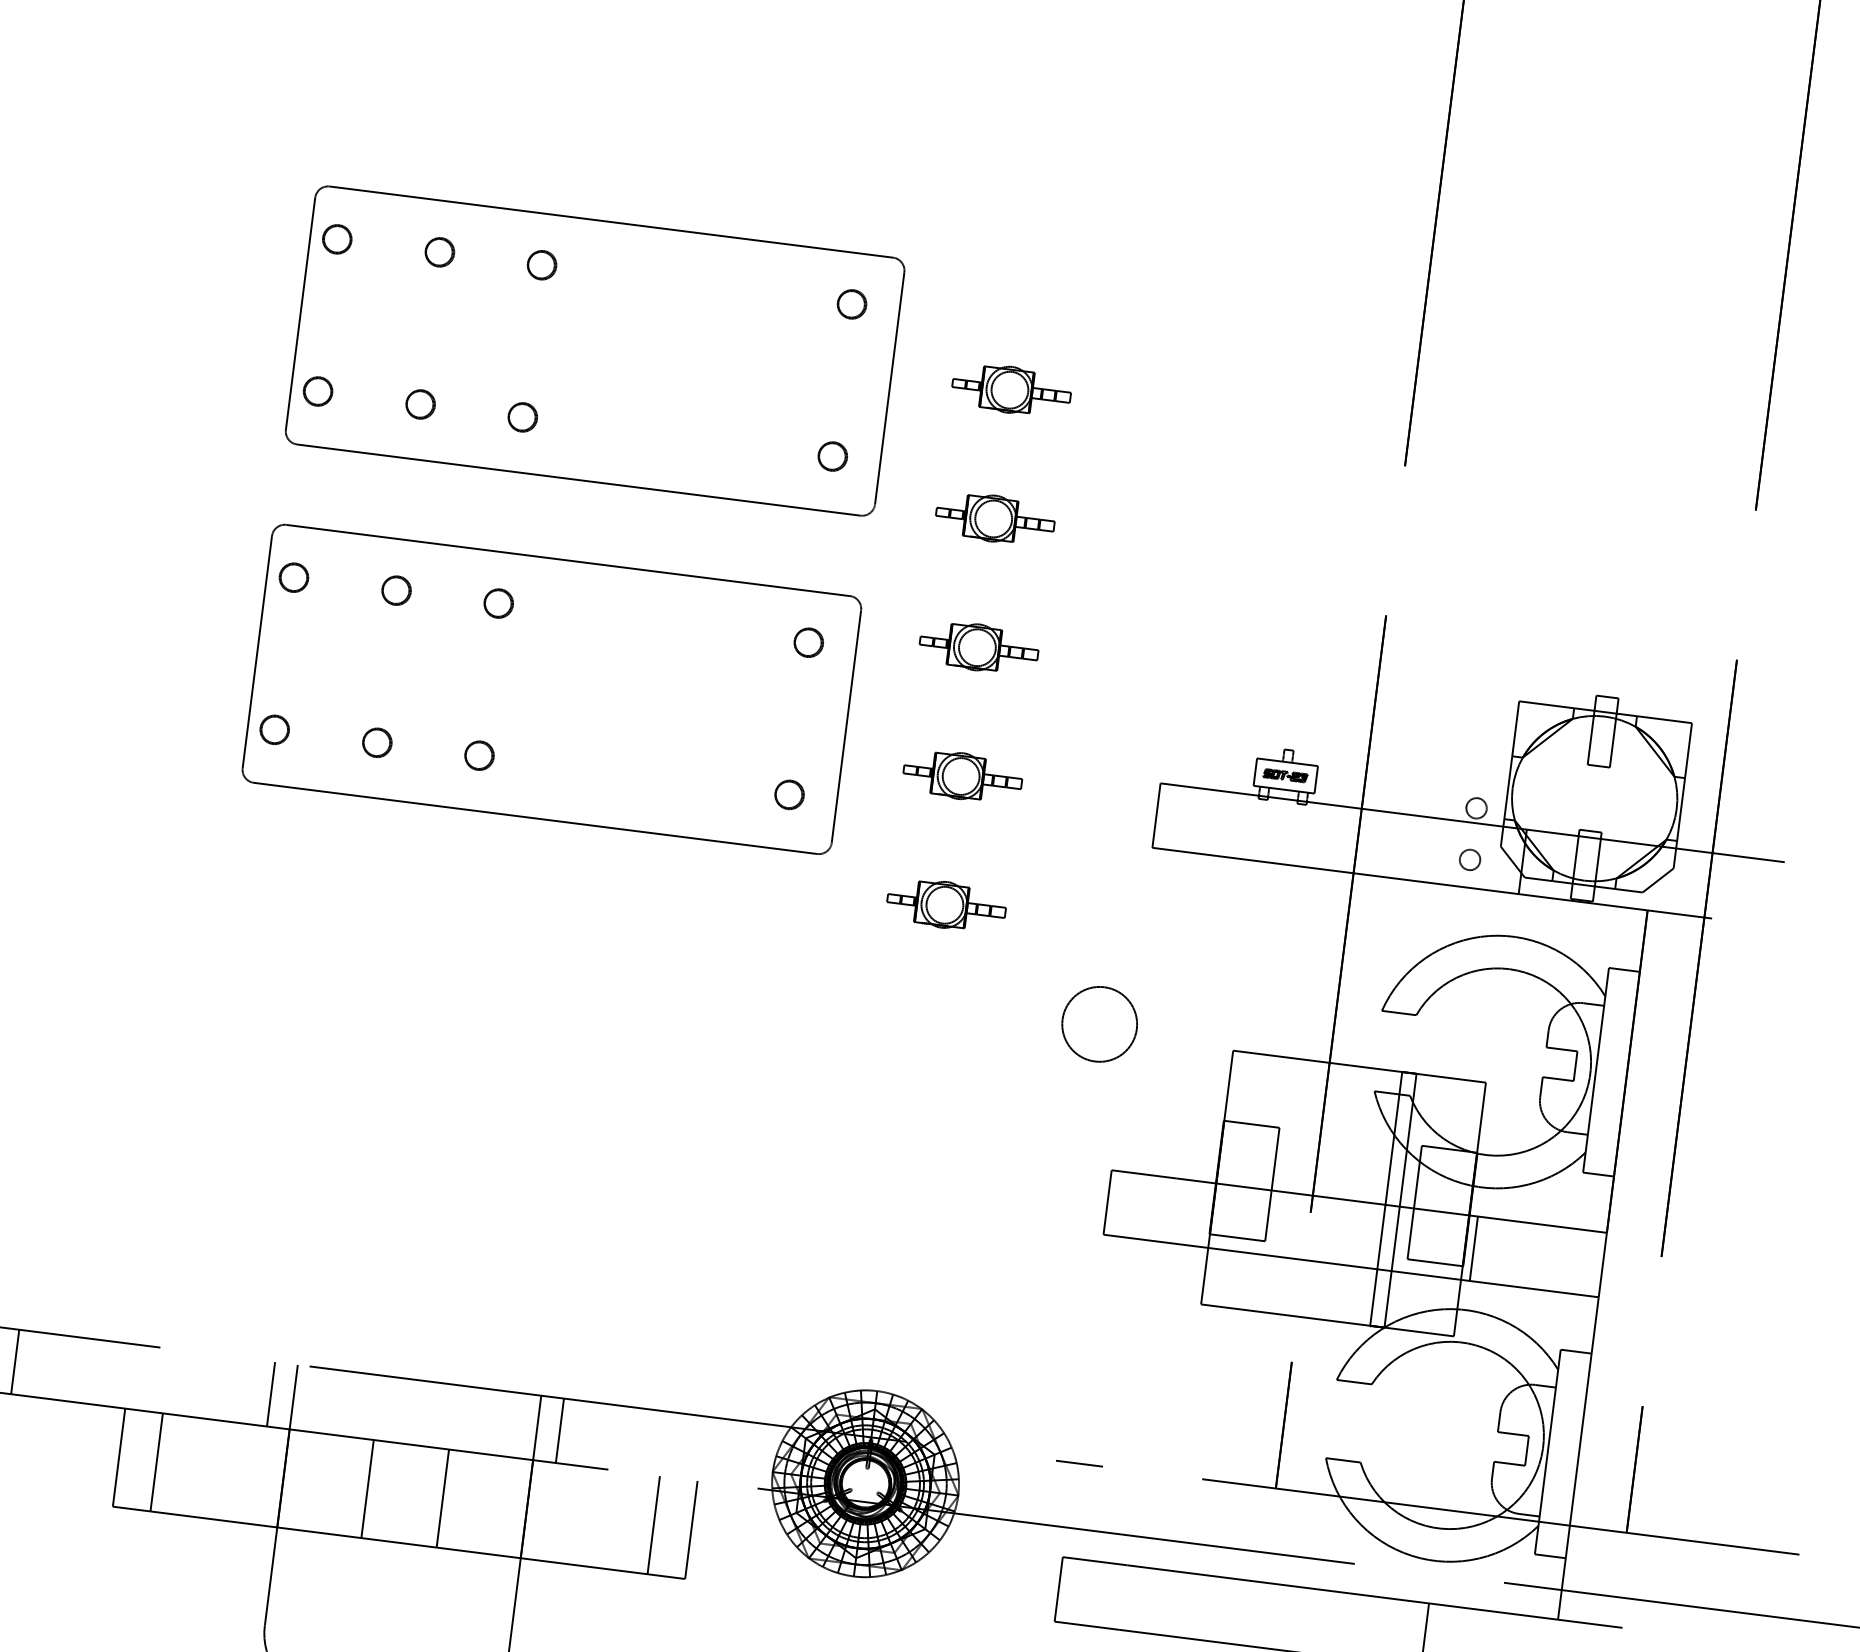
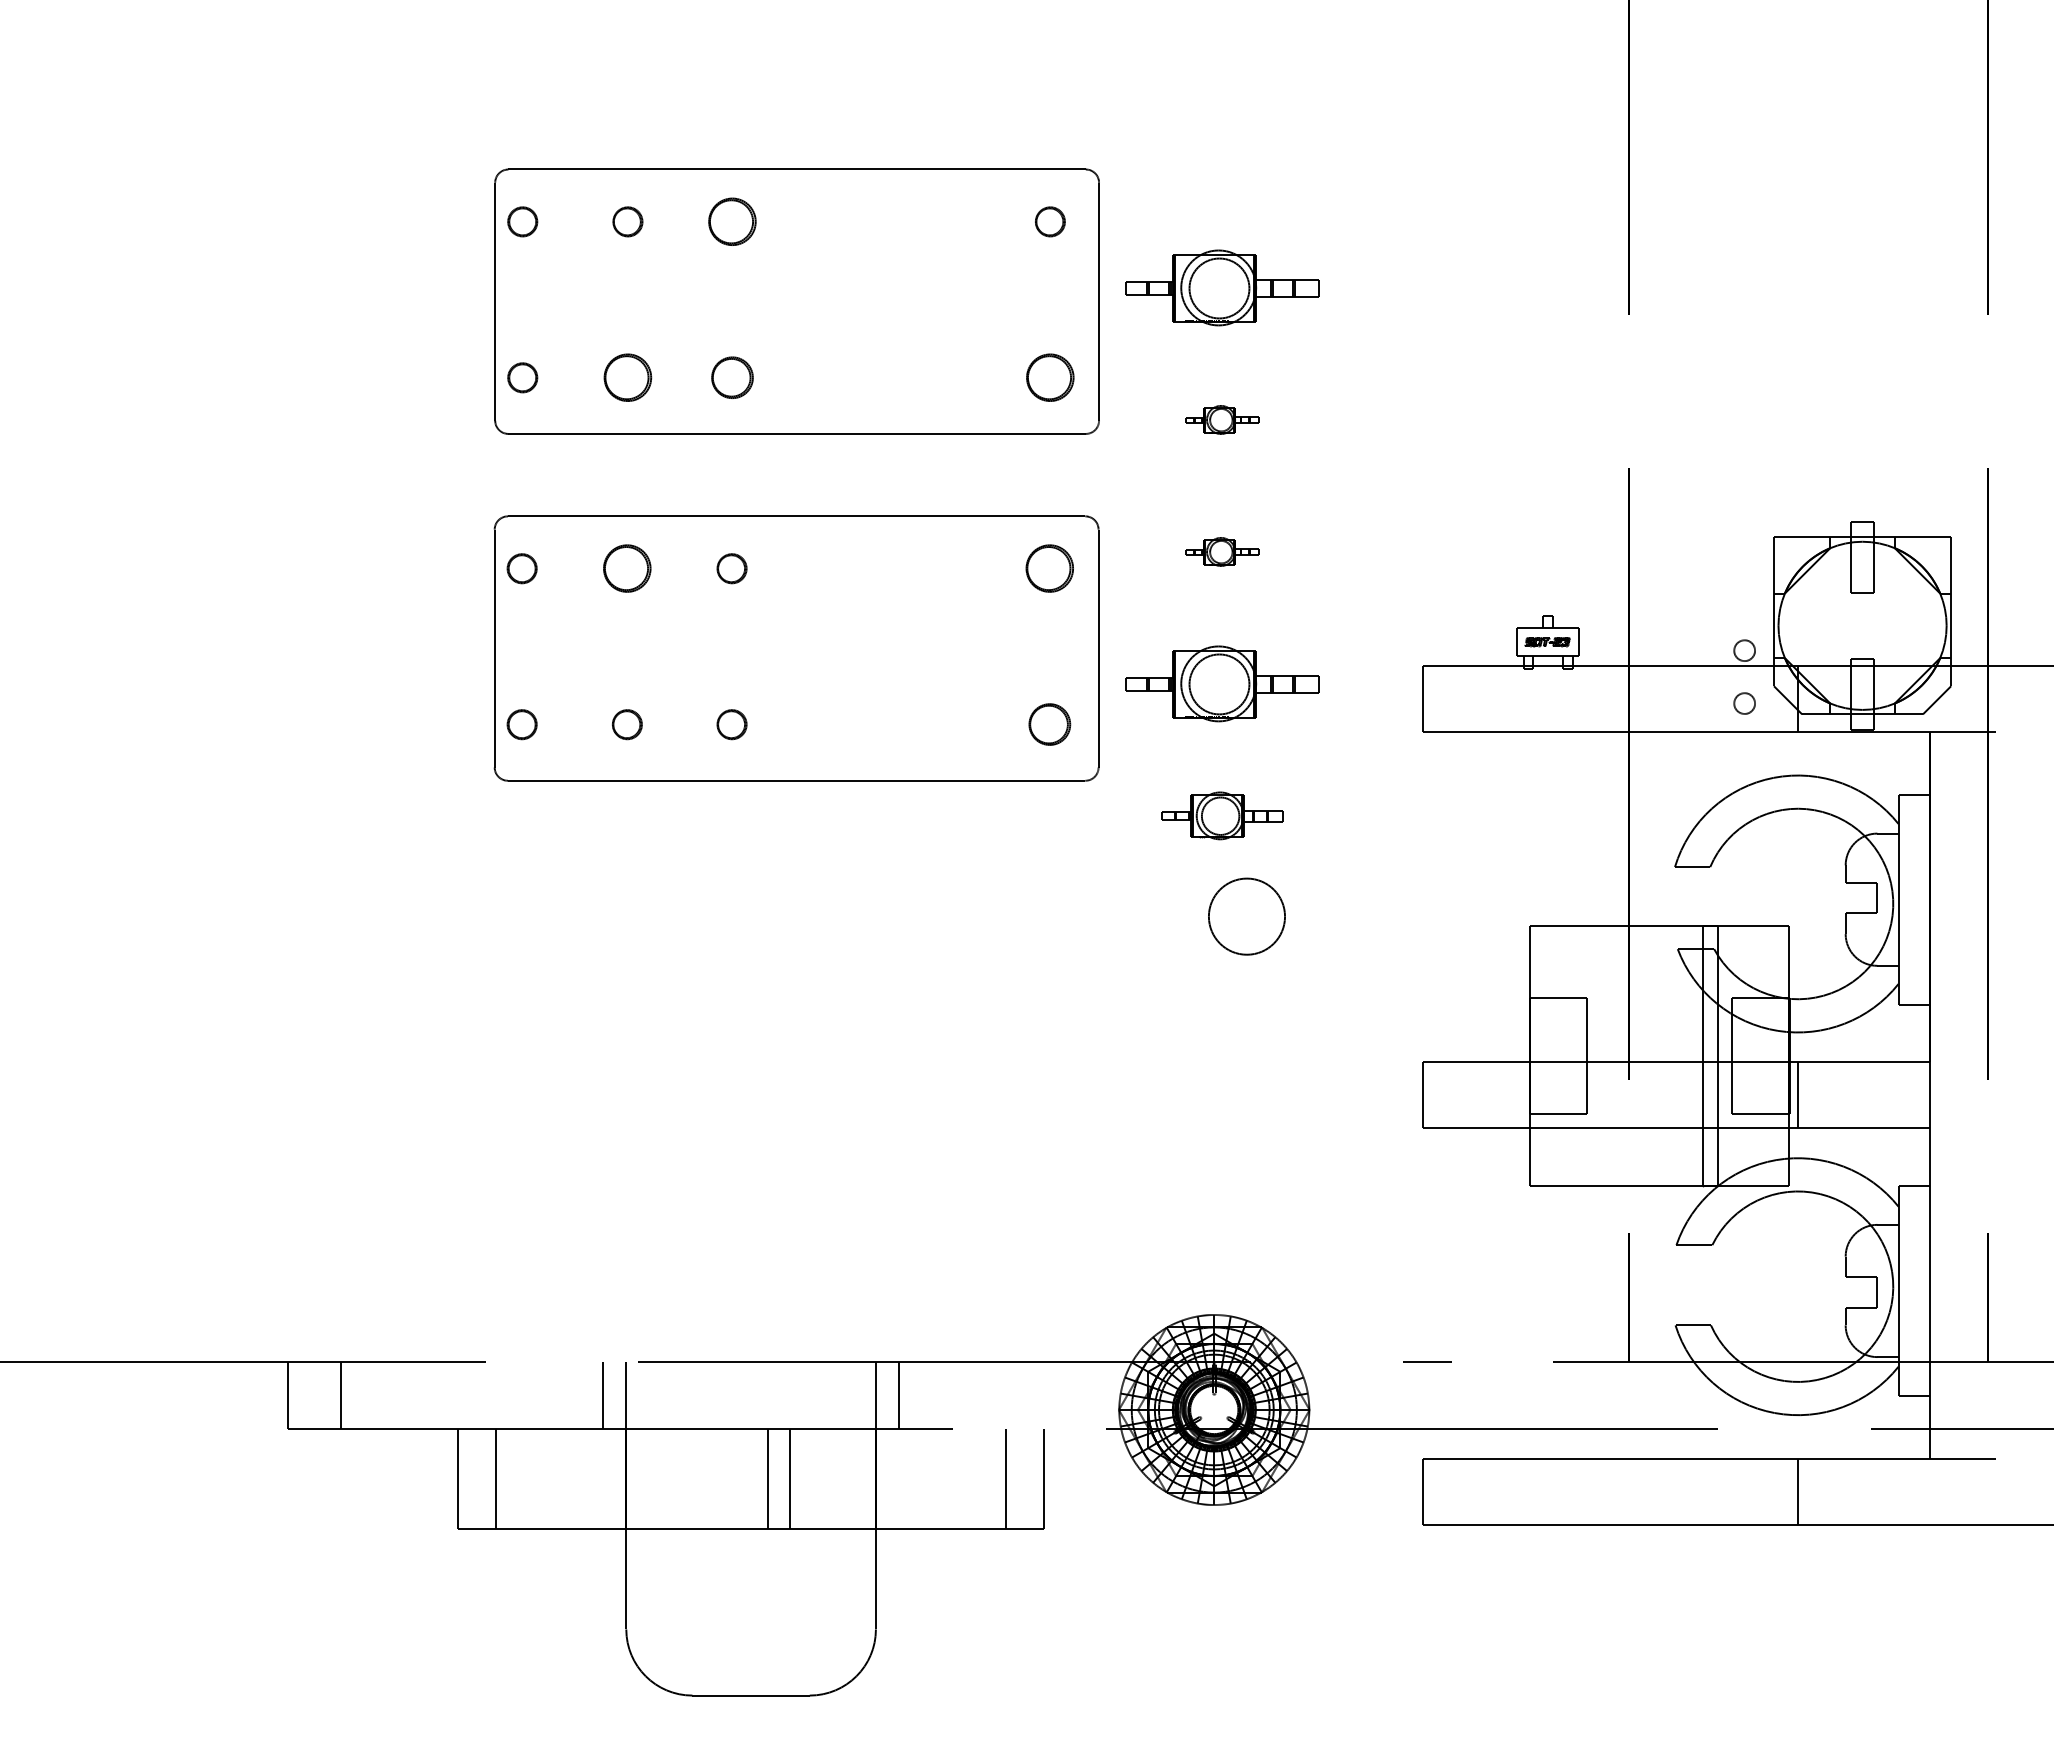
part: (541, 264) -> (732, 221), size x1.6
part: (1011, 389) -> (1222, 287), size x1.6
circle: (420, 404) -> (627, 377), size x1.6
part: (522, 417) -> (732, 377), size x1.4
circle: (833, 456) -> (1050, 377), size x1.6
part: (995, 518) -> (1222, 419), size x0.6
part: (396, 590) -> (627, 568), size x1.6
part: (808, 642) -> (1049, 568), size x1.6
part: (979, 647) -> (1222, 551), size x0.6
part: (963, 776) -> (1222, 683), size x1.6
part: (789, 794) -> (1049, 724), size x1.4
circle: (1099, 1024) -> (1246, 916), moved
line: (367, 1488) -> (767, 1478), moved

